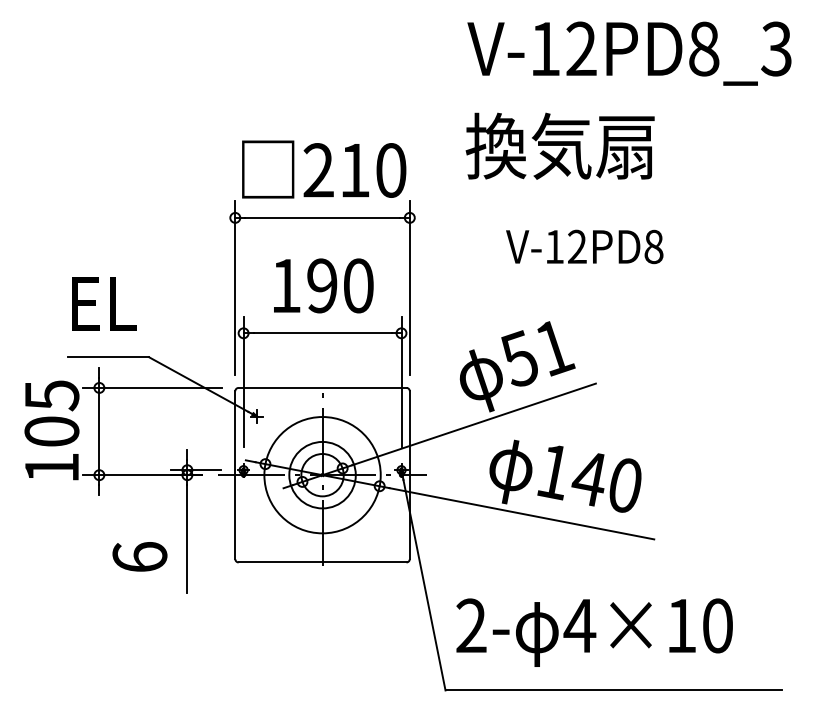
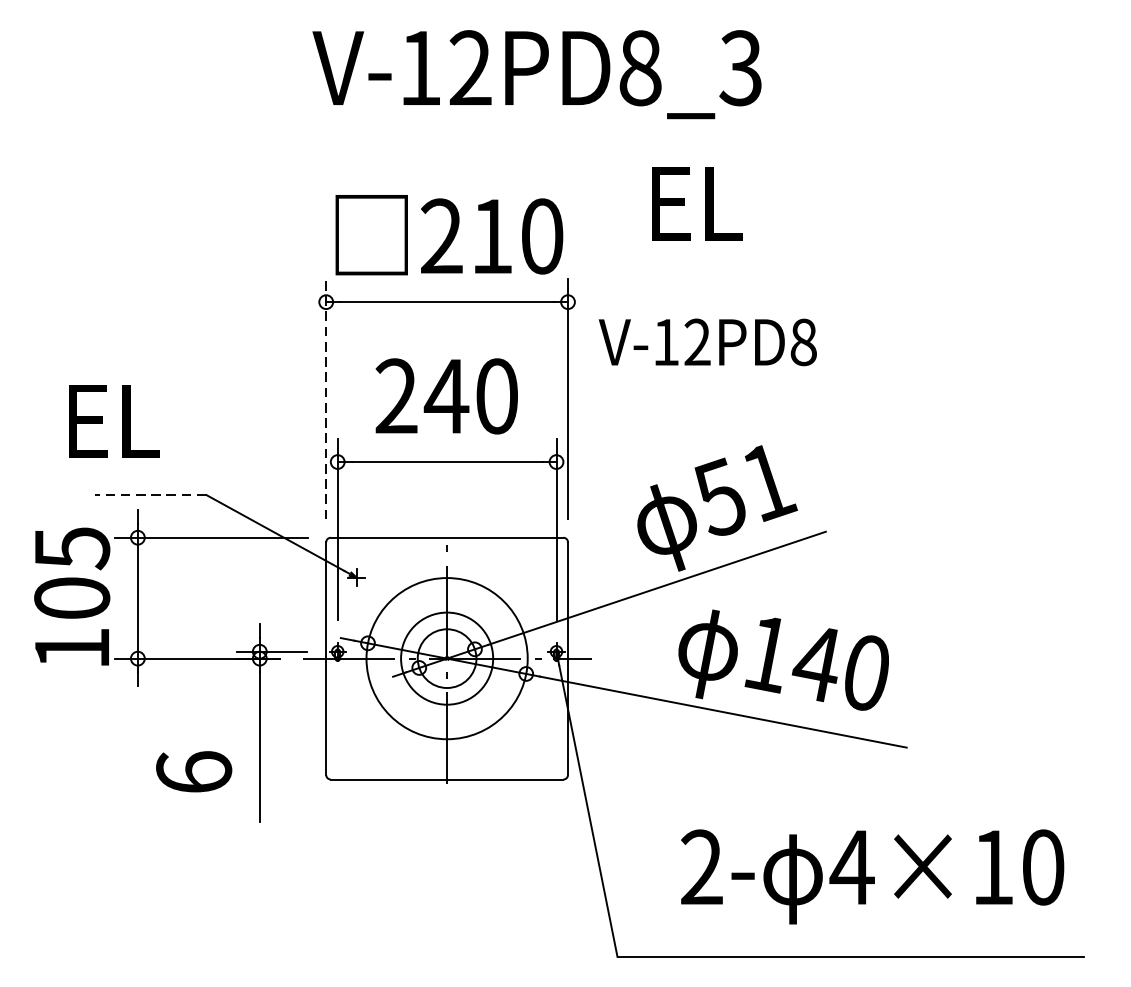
text: (629, 53) -> (537, 74), moved
text: (559, 145) -> (775, 201), 換気扇 -> EL
text: (584, 246) -> (707, 341), moved
text: (304, 285) -> (422, 395), 190 -> 240
line: (235, 287) -> (326, 398), solid -> dashed
text: (104, 303) -> (114, 420), moved
line: (108, 357) -> (150, 495), solid -> dashed
text: (594, 632) -> (872, 876), moved

